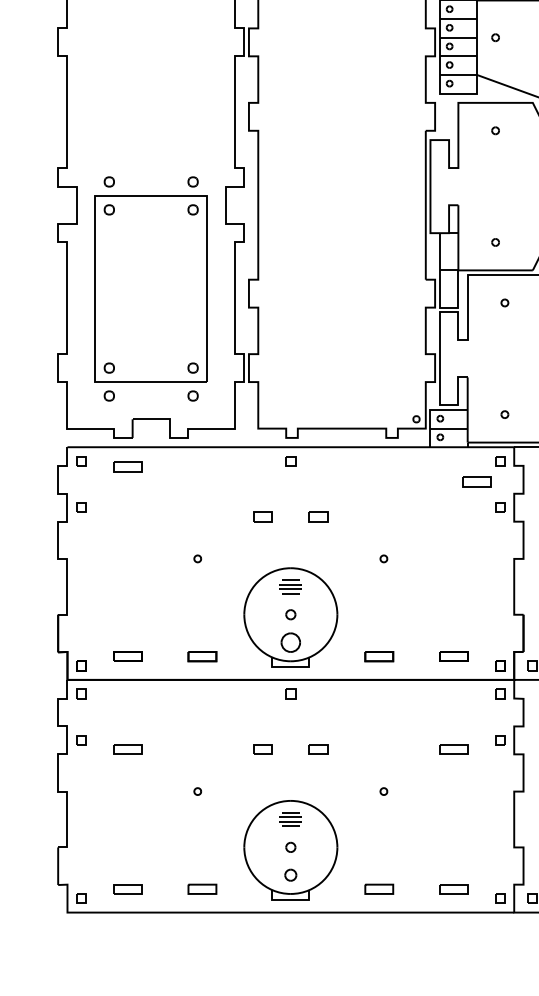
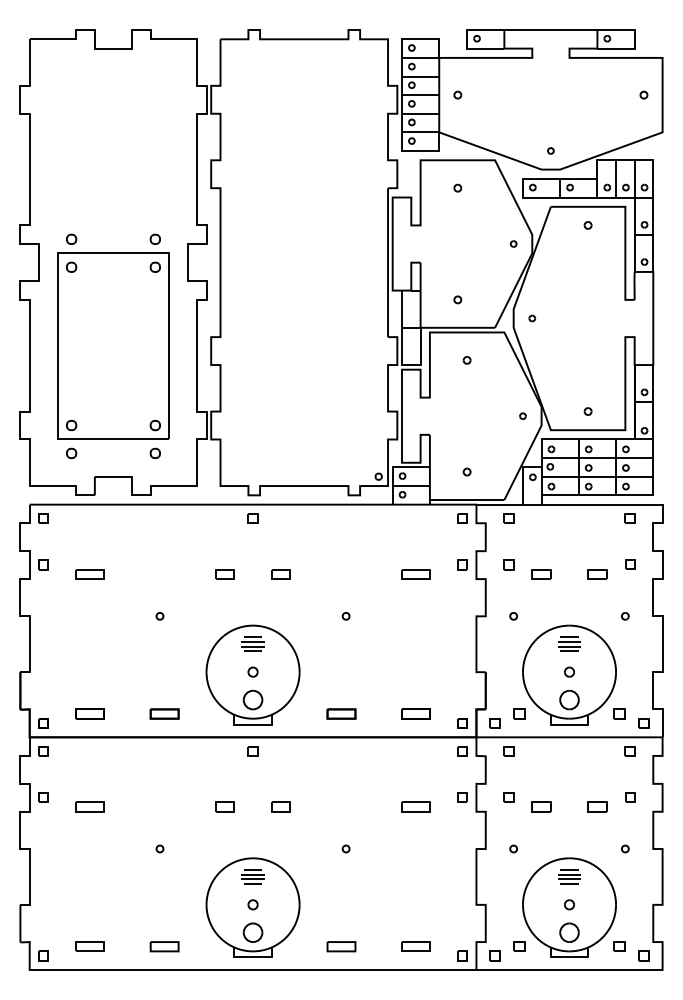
part: (127, 467) -> (89, 574), moved
part: (476, 482) -> (415, 574), moved
part: (290, 875) -> (252, 932), size x1.67

